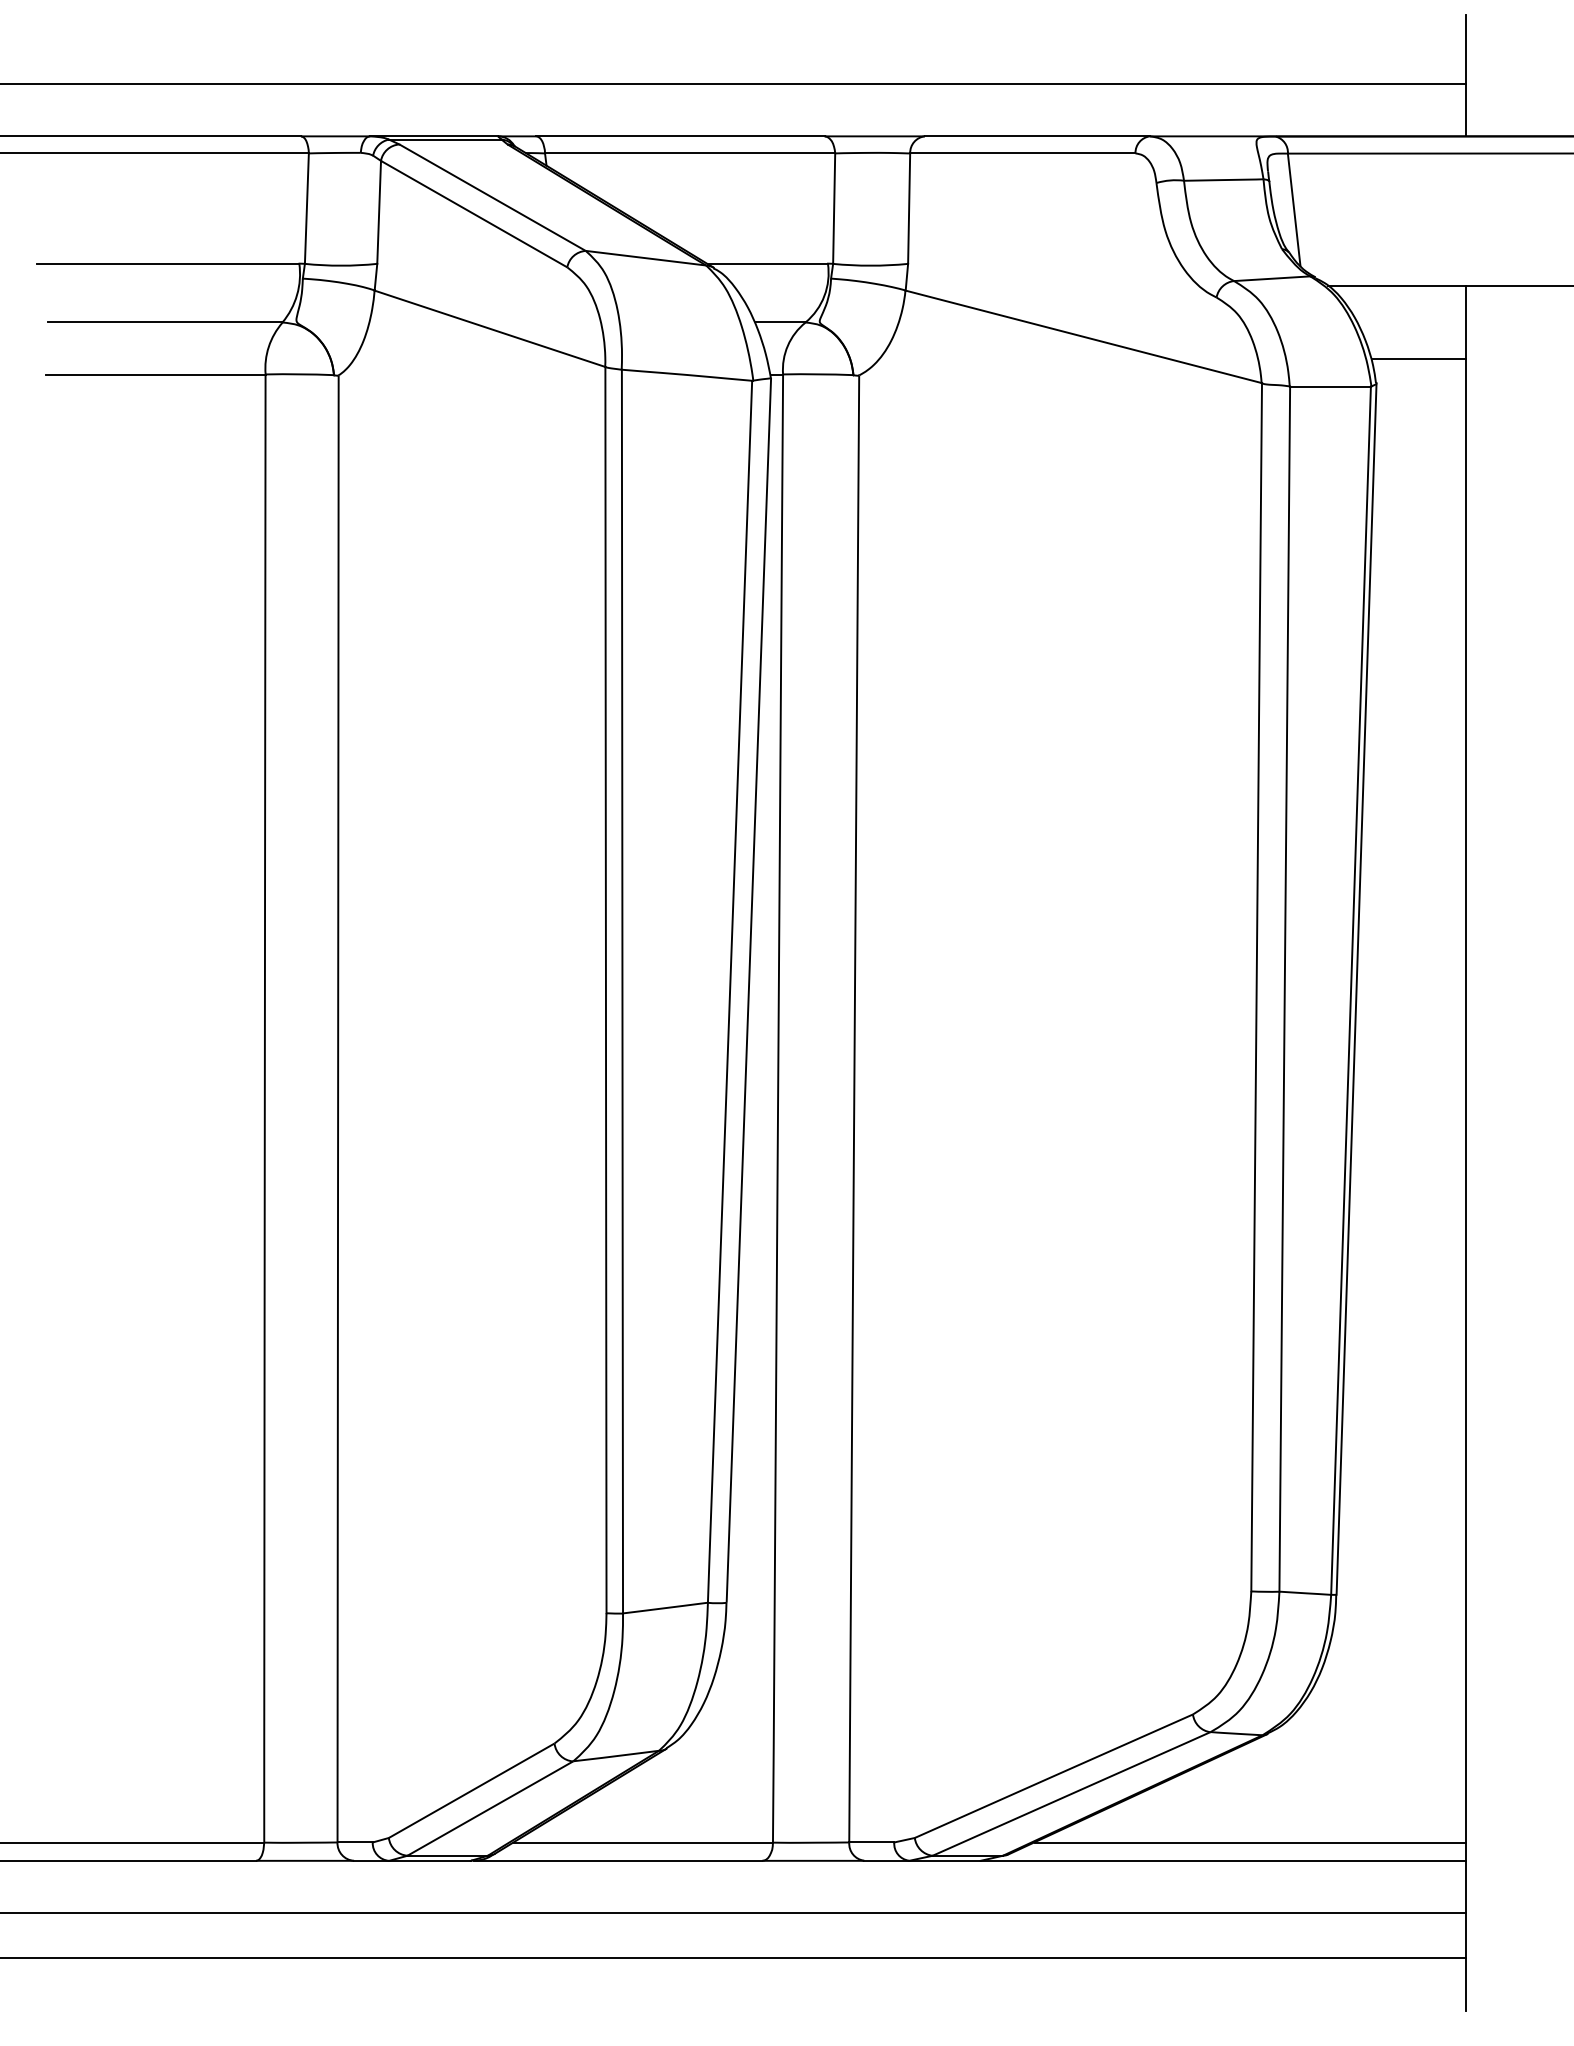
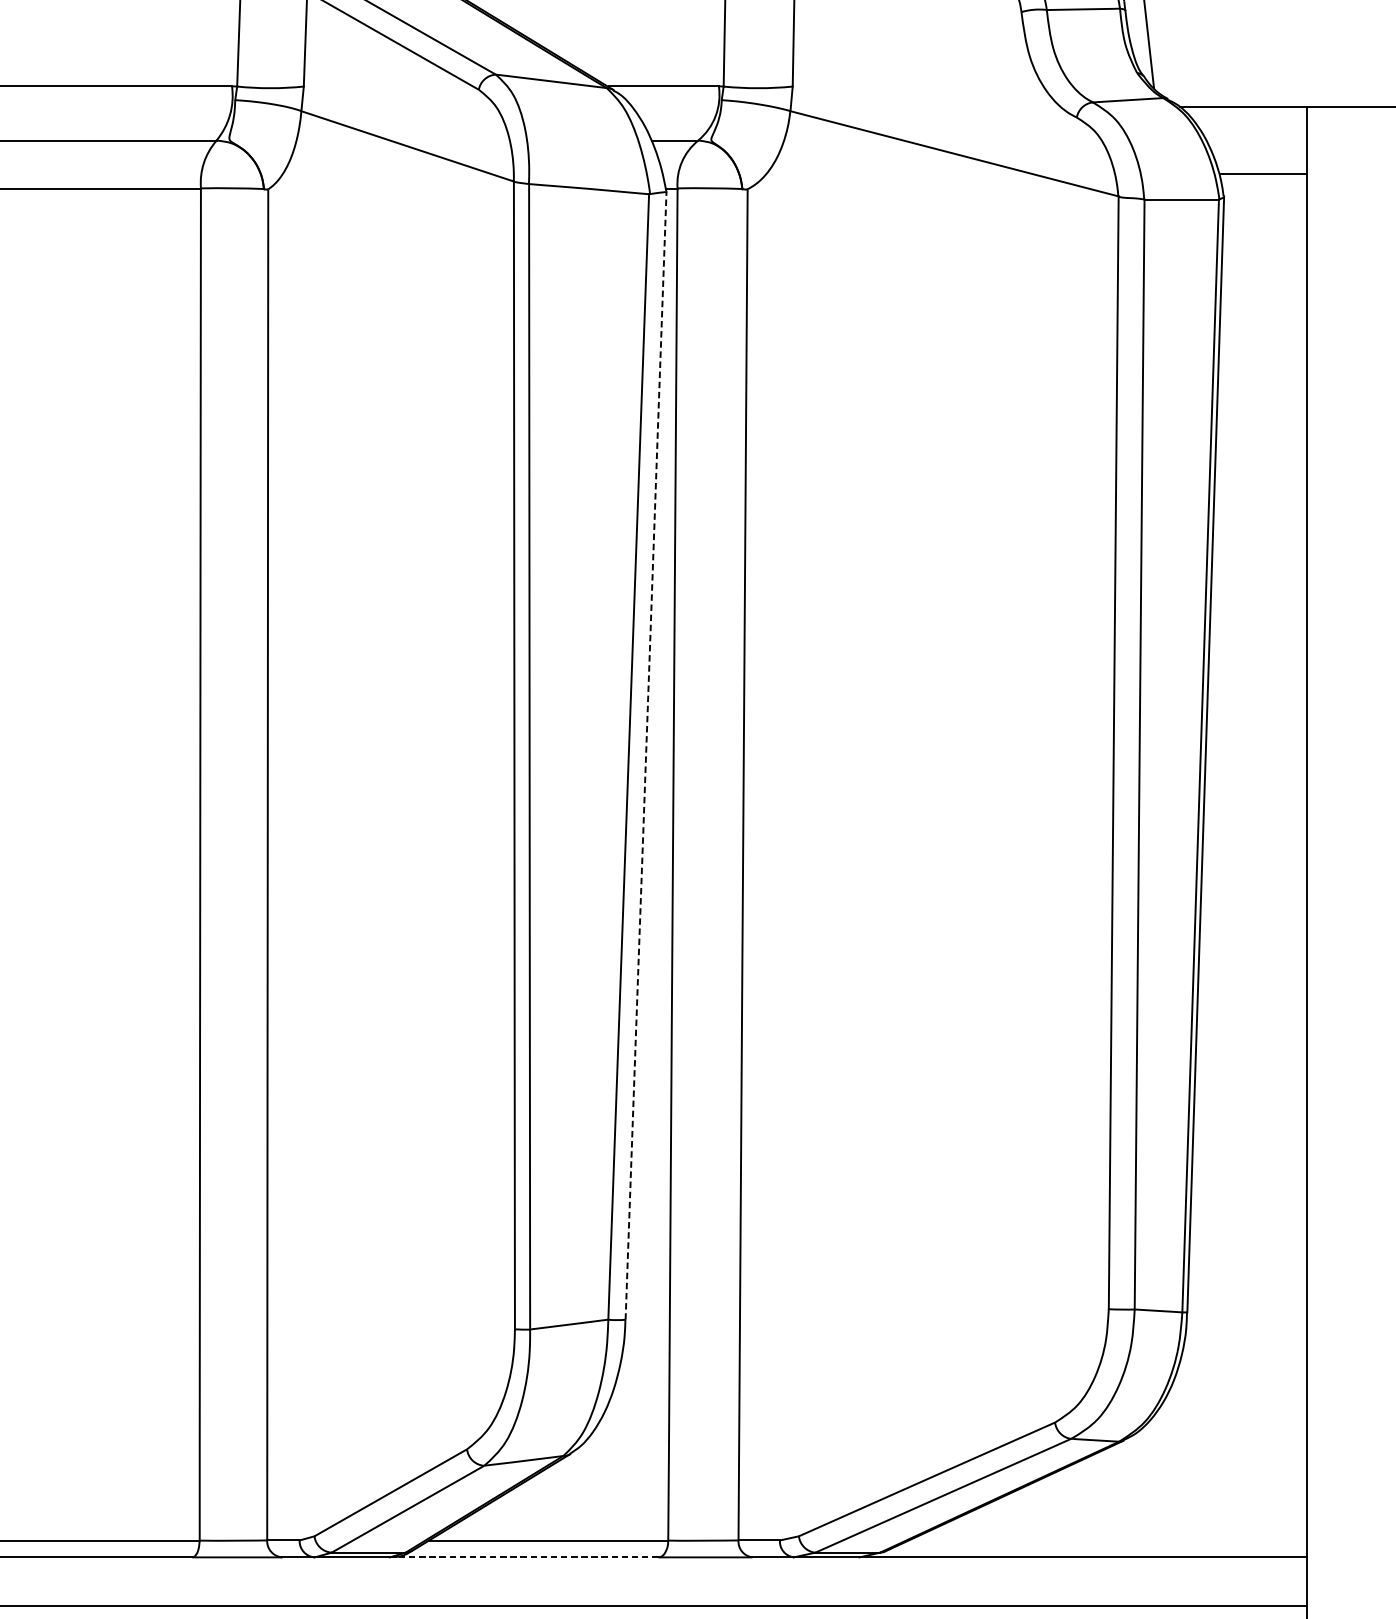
line: (748, 990) -> (645, 755), solid -> dashed
line: (1250, 1842) -> (1108, 1540), removed
line: (617, 1860) -> (525, 1557), solid -> dashed

